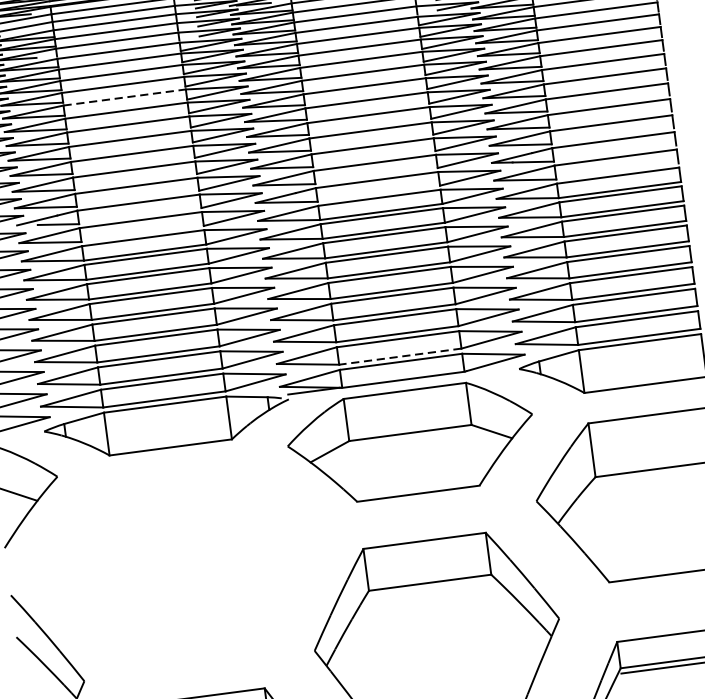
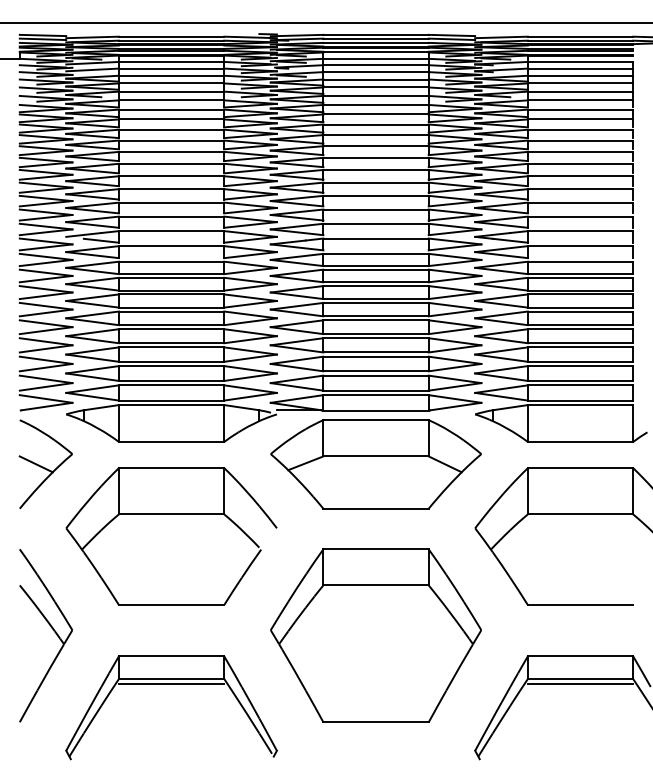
line: (124, 97) -> (171, 140), dashed -> solid
line: (400, 356) -> (376, 390), dashed -> solid
part: (181, 531) -> (171, 514), added

